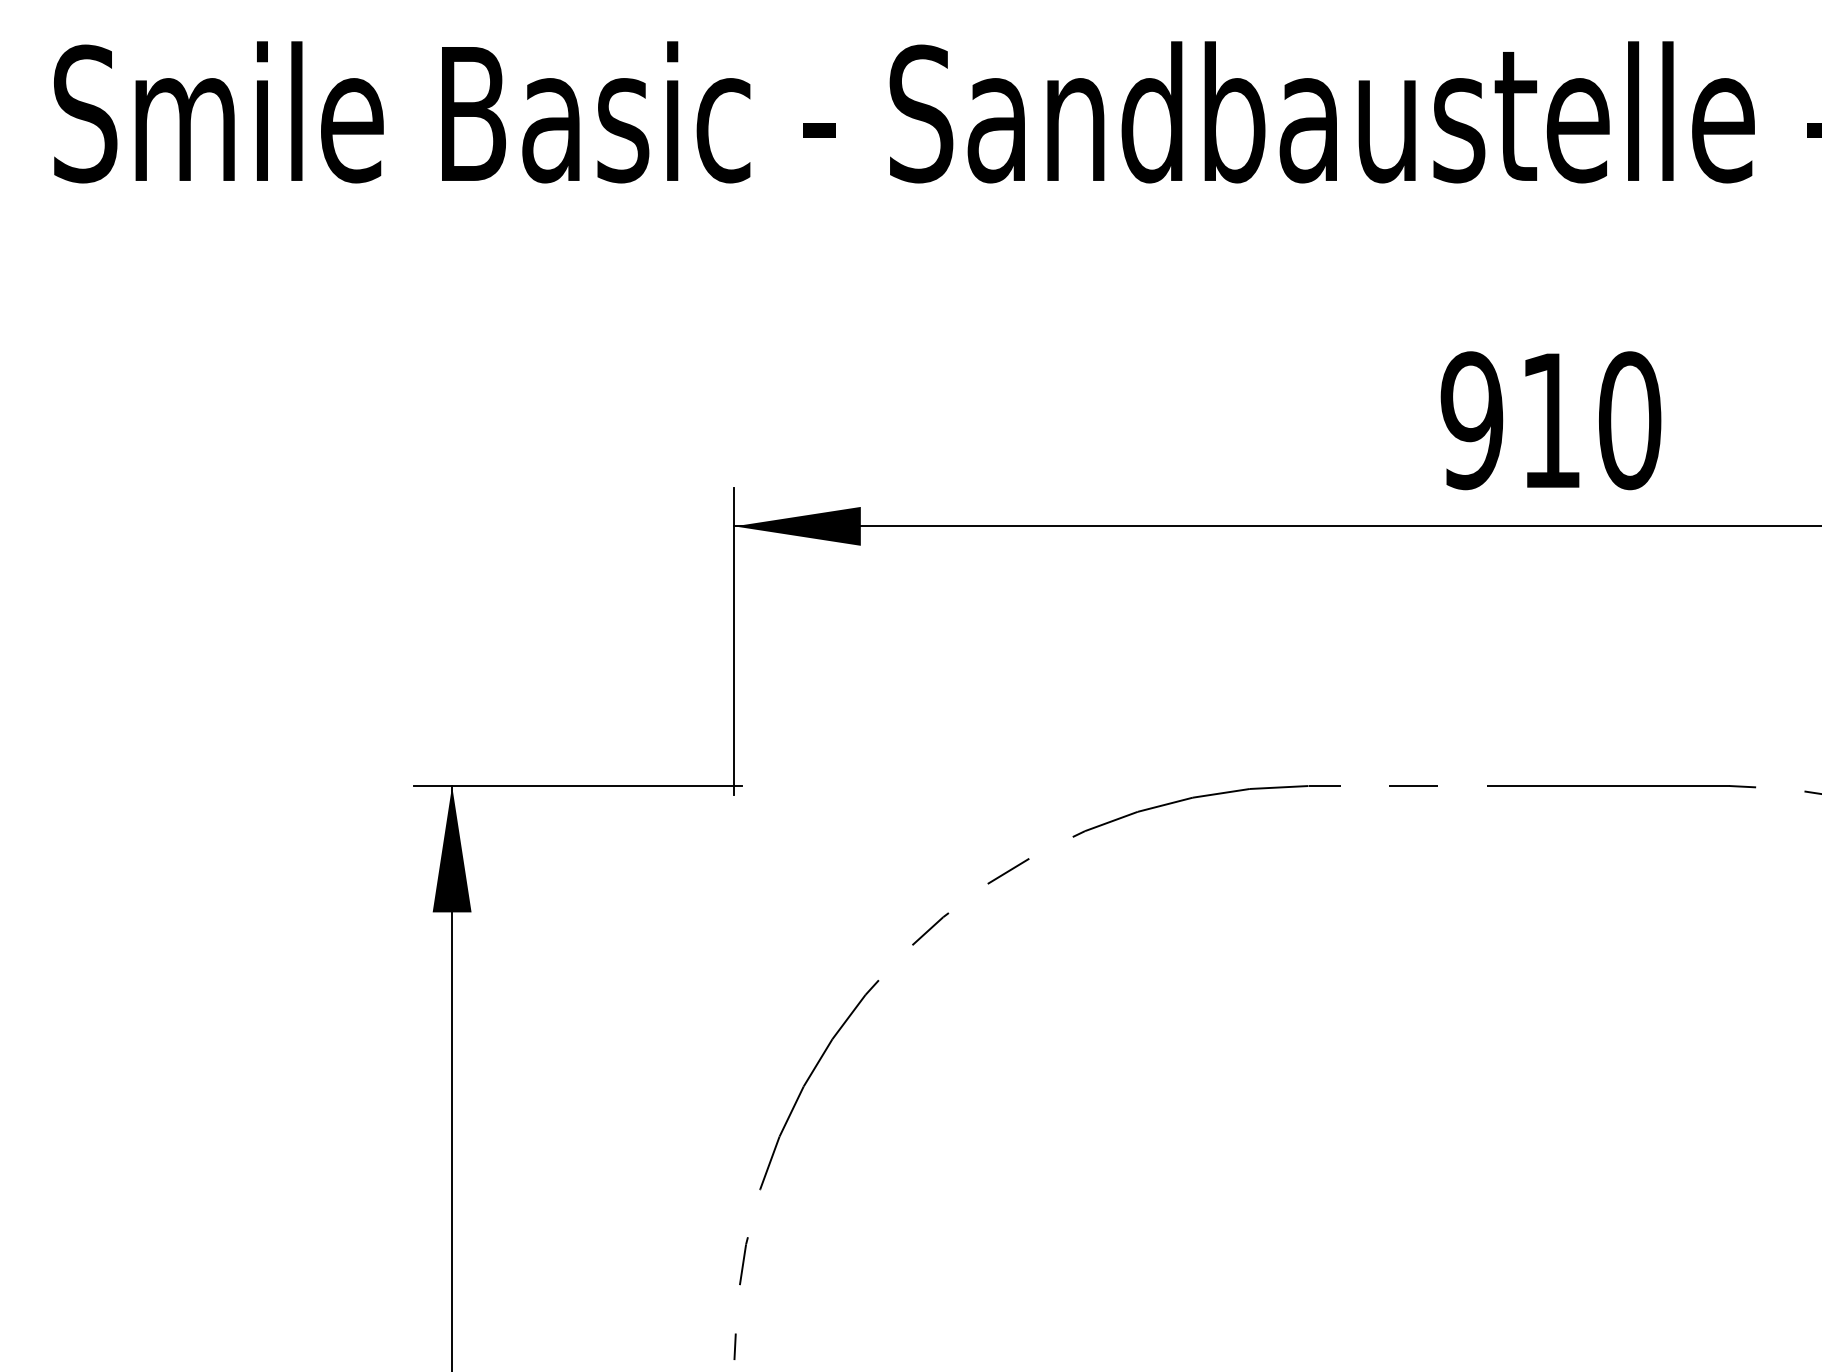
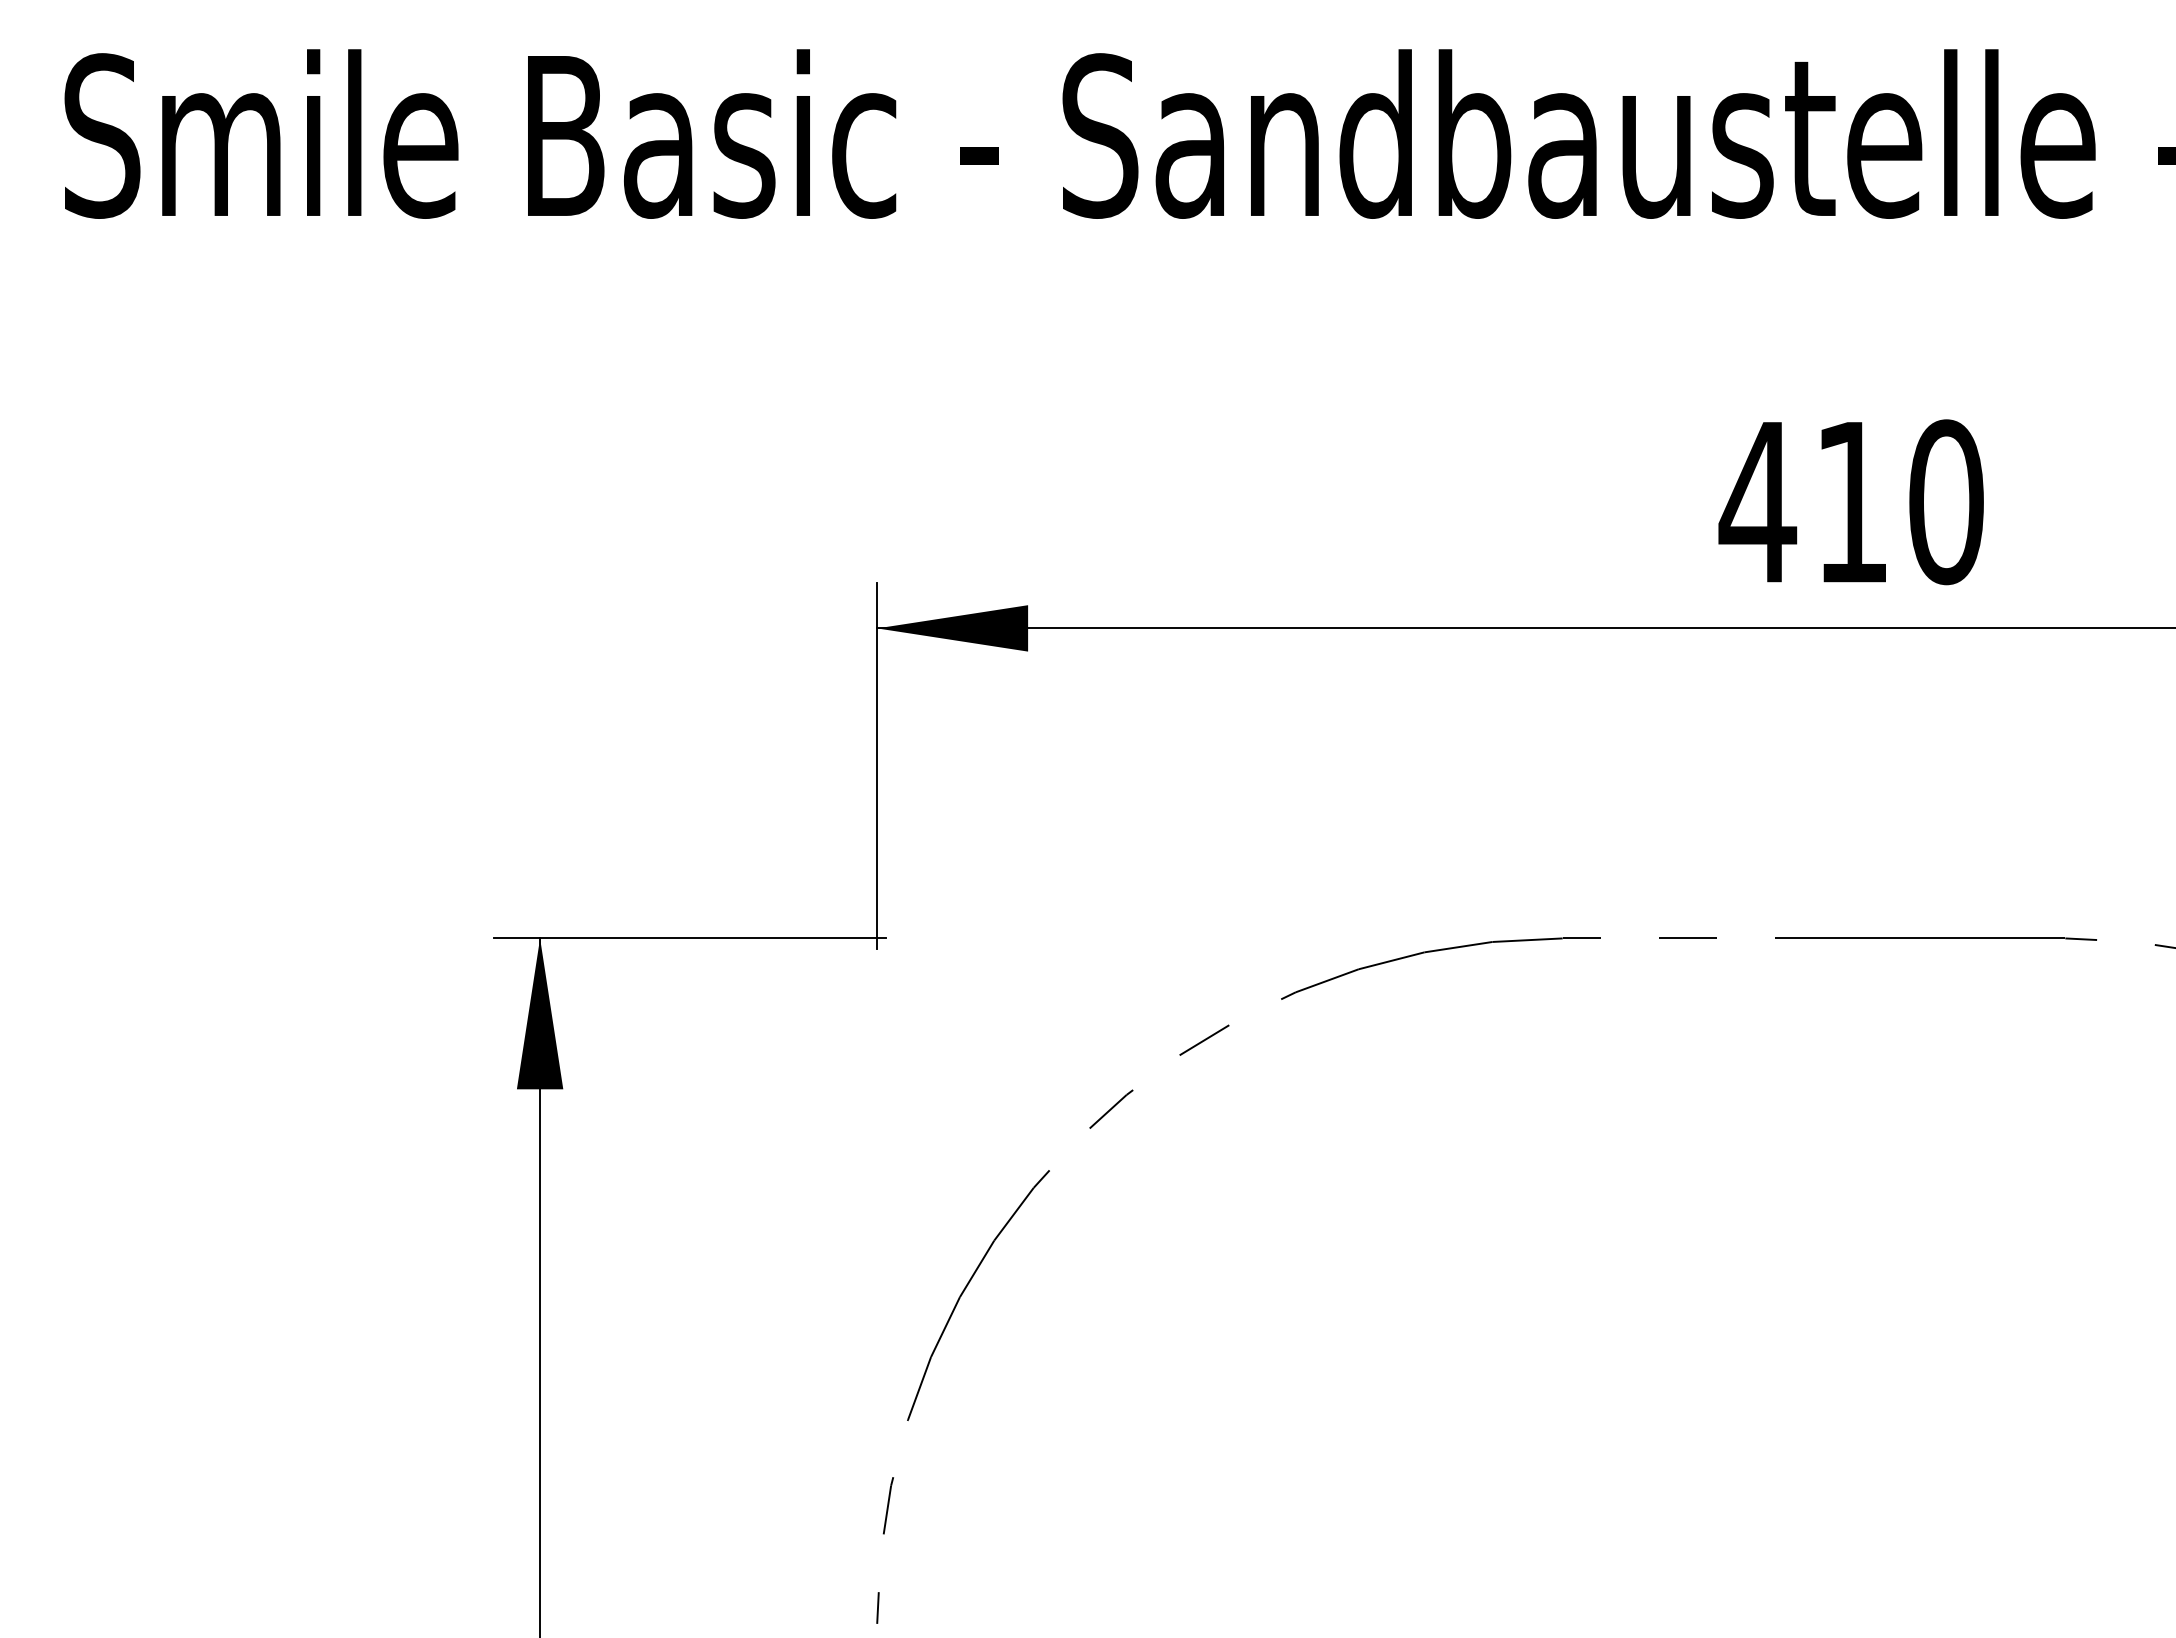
text: (1471, 420) -> (1757, 502), 910 -> 410

